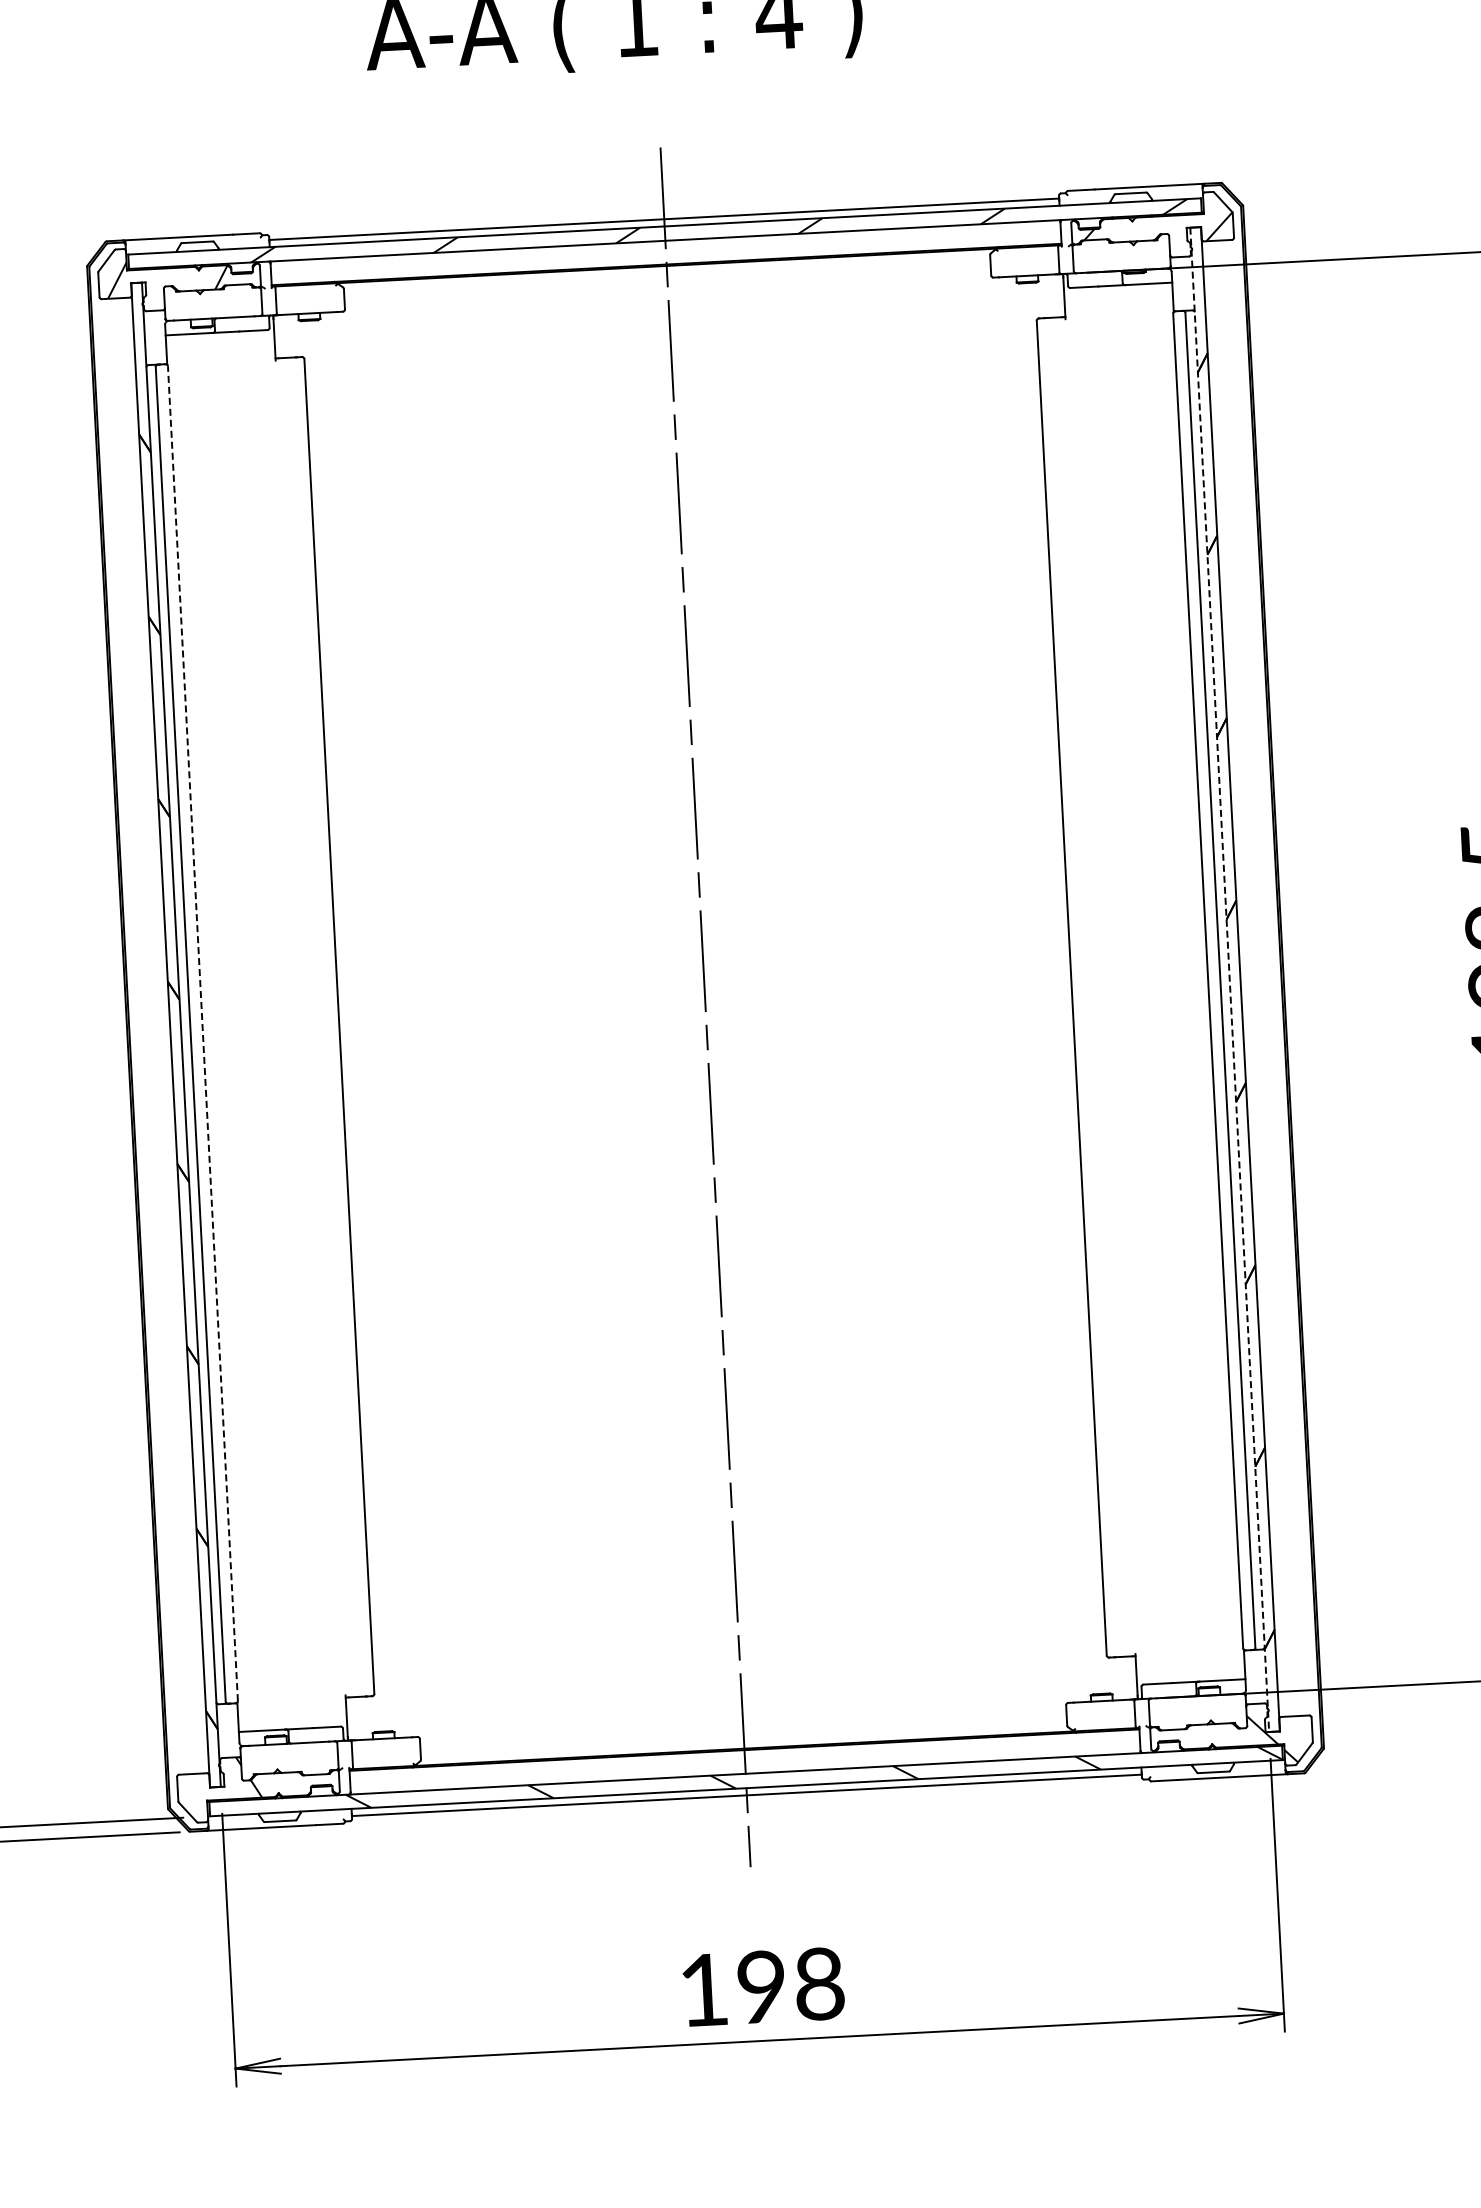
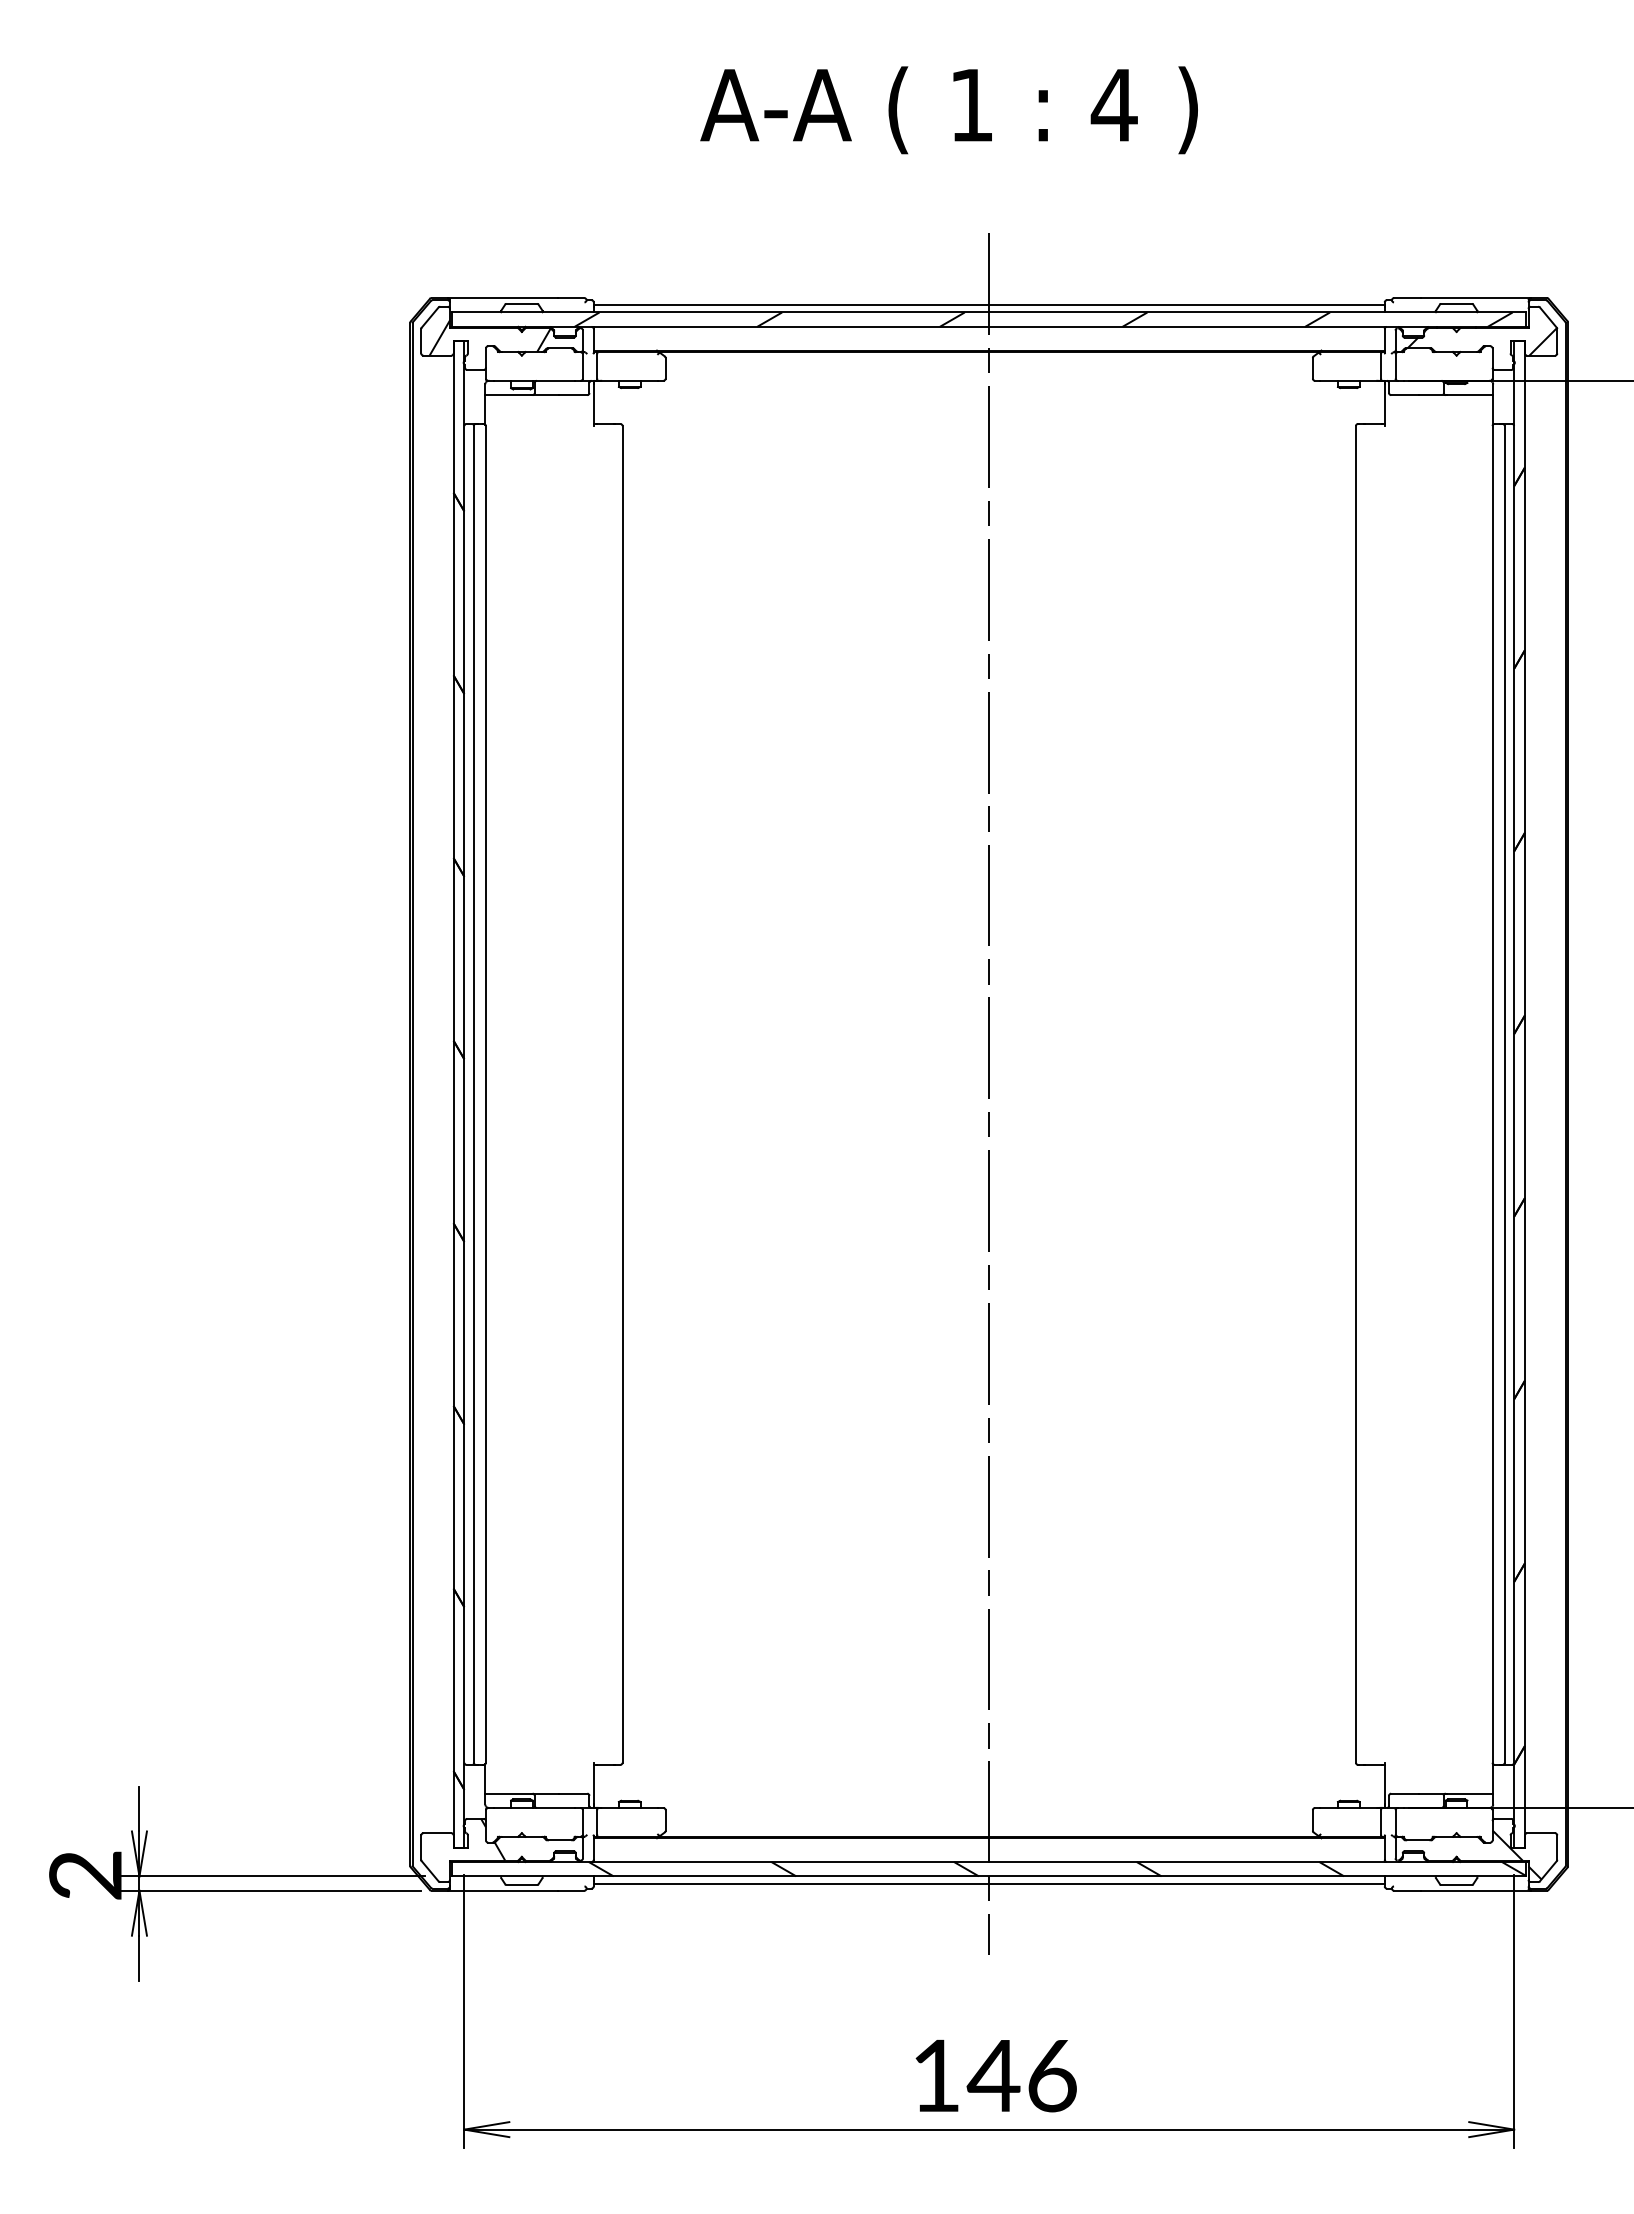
line: (1230, 979) -> (1514, 1094), dashed -> solid
line: (202, 1032) -> (485, 1093), dashed -> solid
text: (789, 1985) -> (1021, 2075), 198 -> 146

